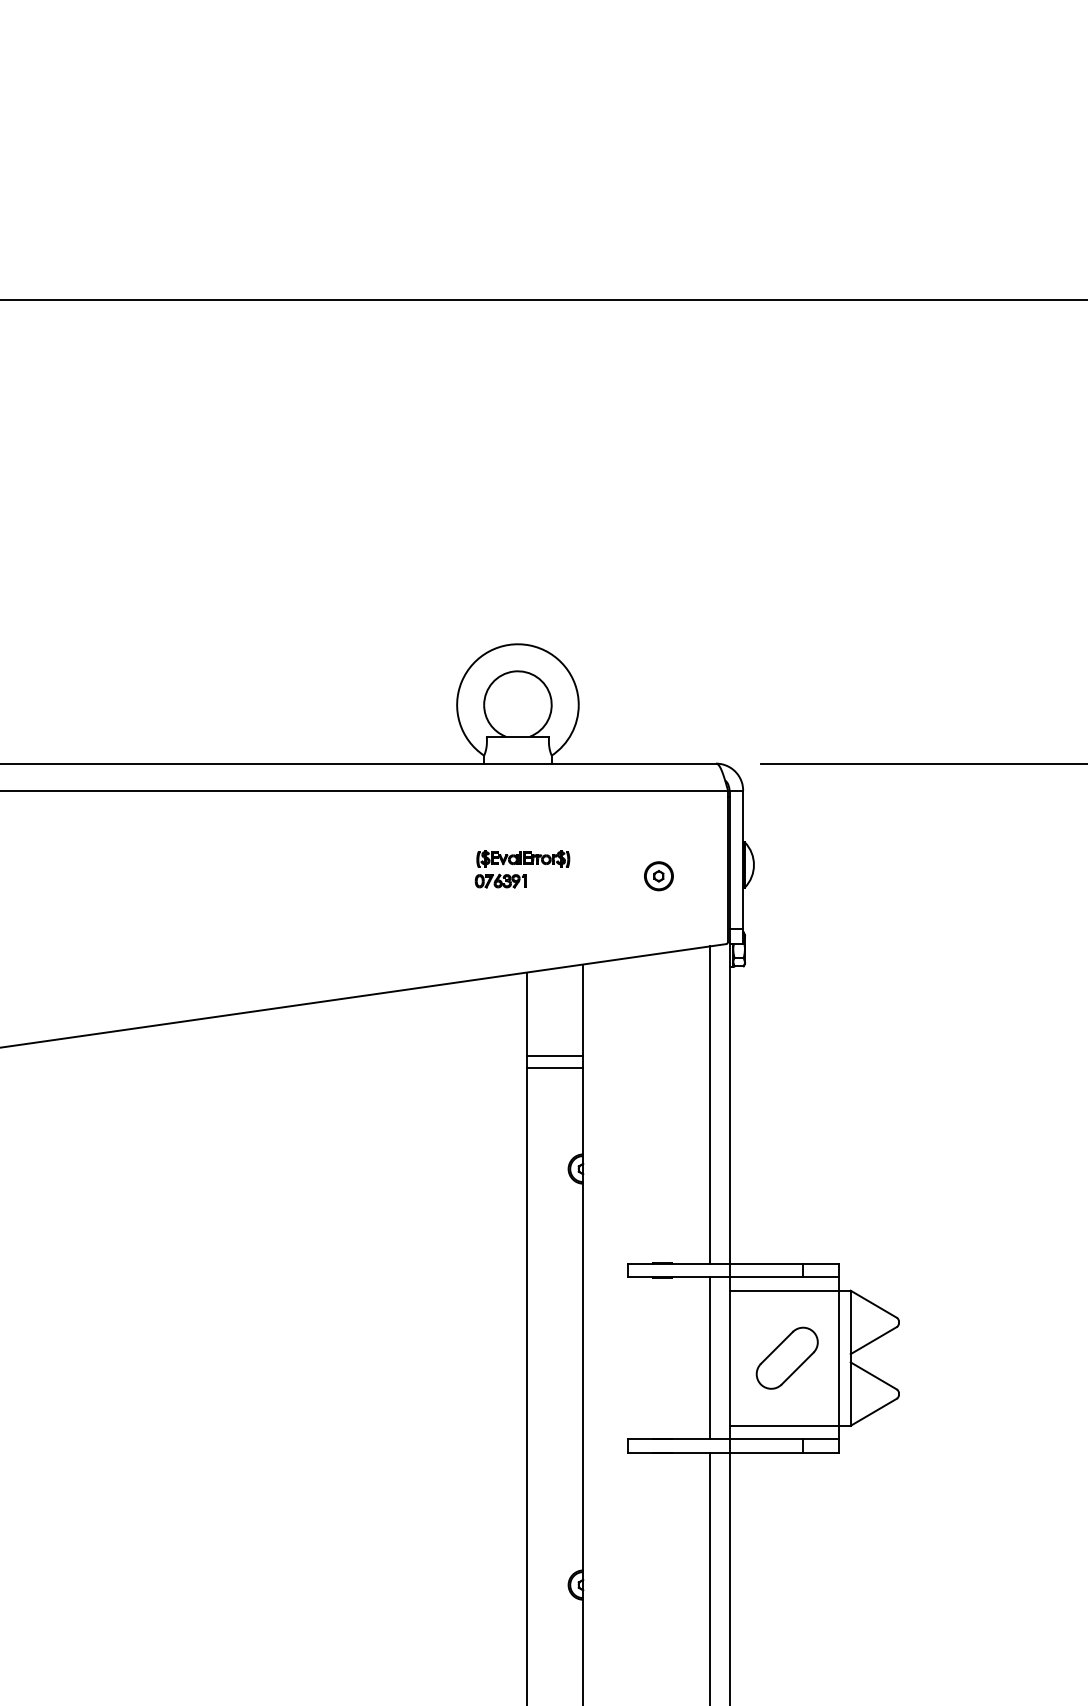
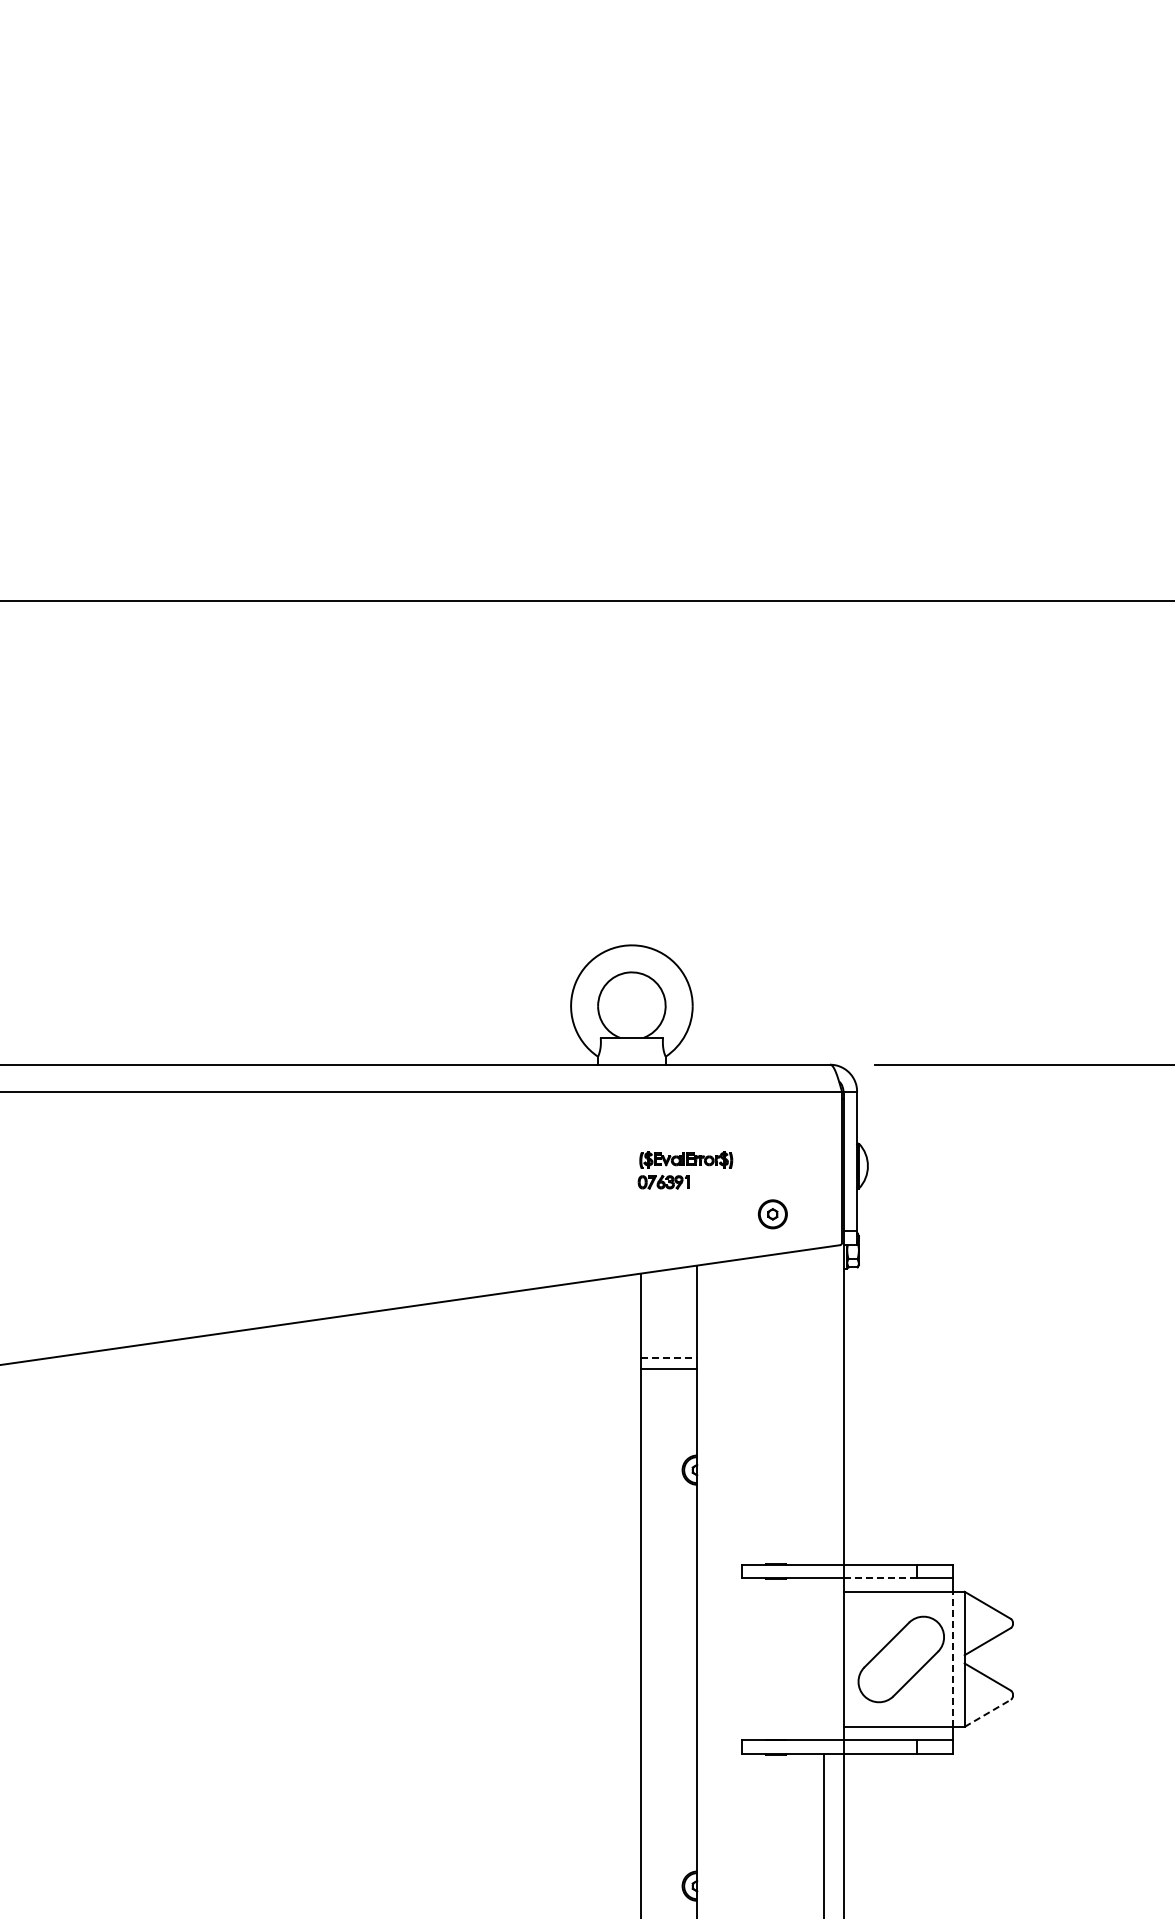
part: (522, 869) -> (685, 1170), moved
part: (658, 876) -> (772, 1214), moved
line: (555, 1056) -> (669, 1357), solid -> dashed
line: (709, 1104) -> (823, 1405), removed
line: (766, 1277) -> (880, 1578), solid -> dashed
part: (786, 1357) -> (900, 1658), size x1.4
line: (709, 1358) -> (823, 1659), removed
line: (839, 1358) -> (953, 1659), solid -> dashed
line: (873, 1412) -> (987, 1713), solid -> dashed

